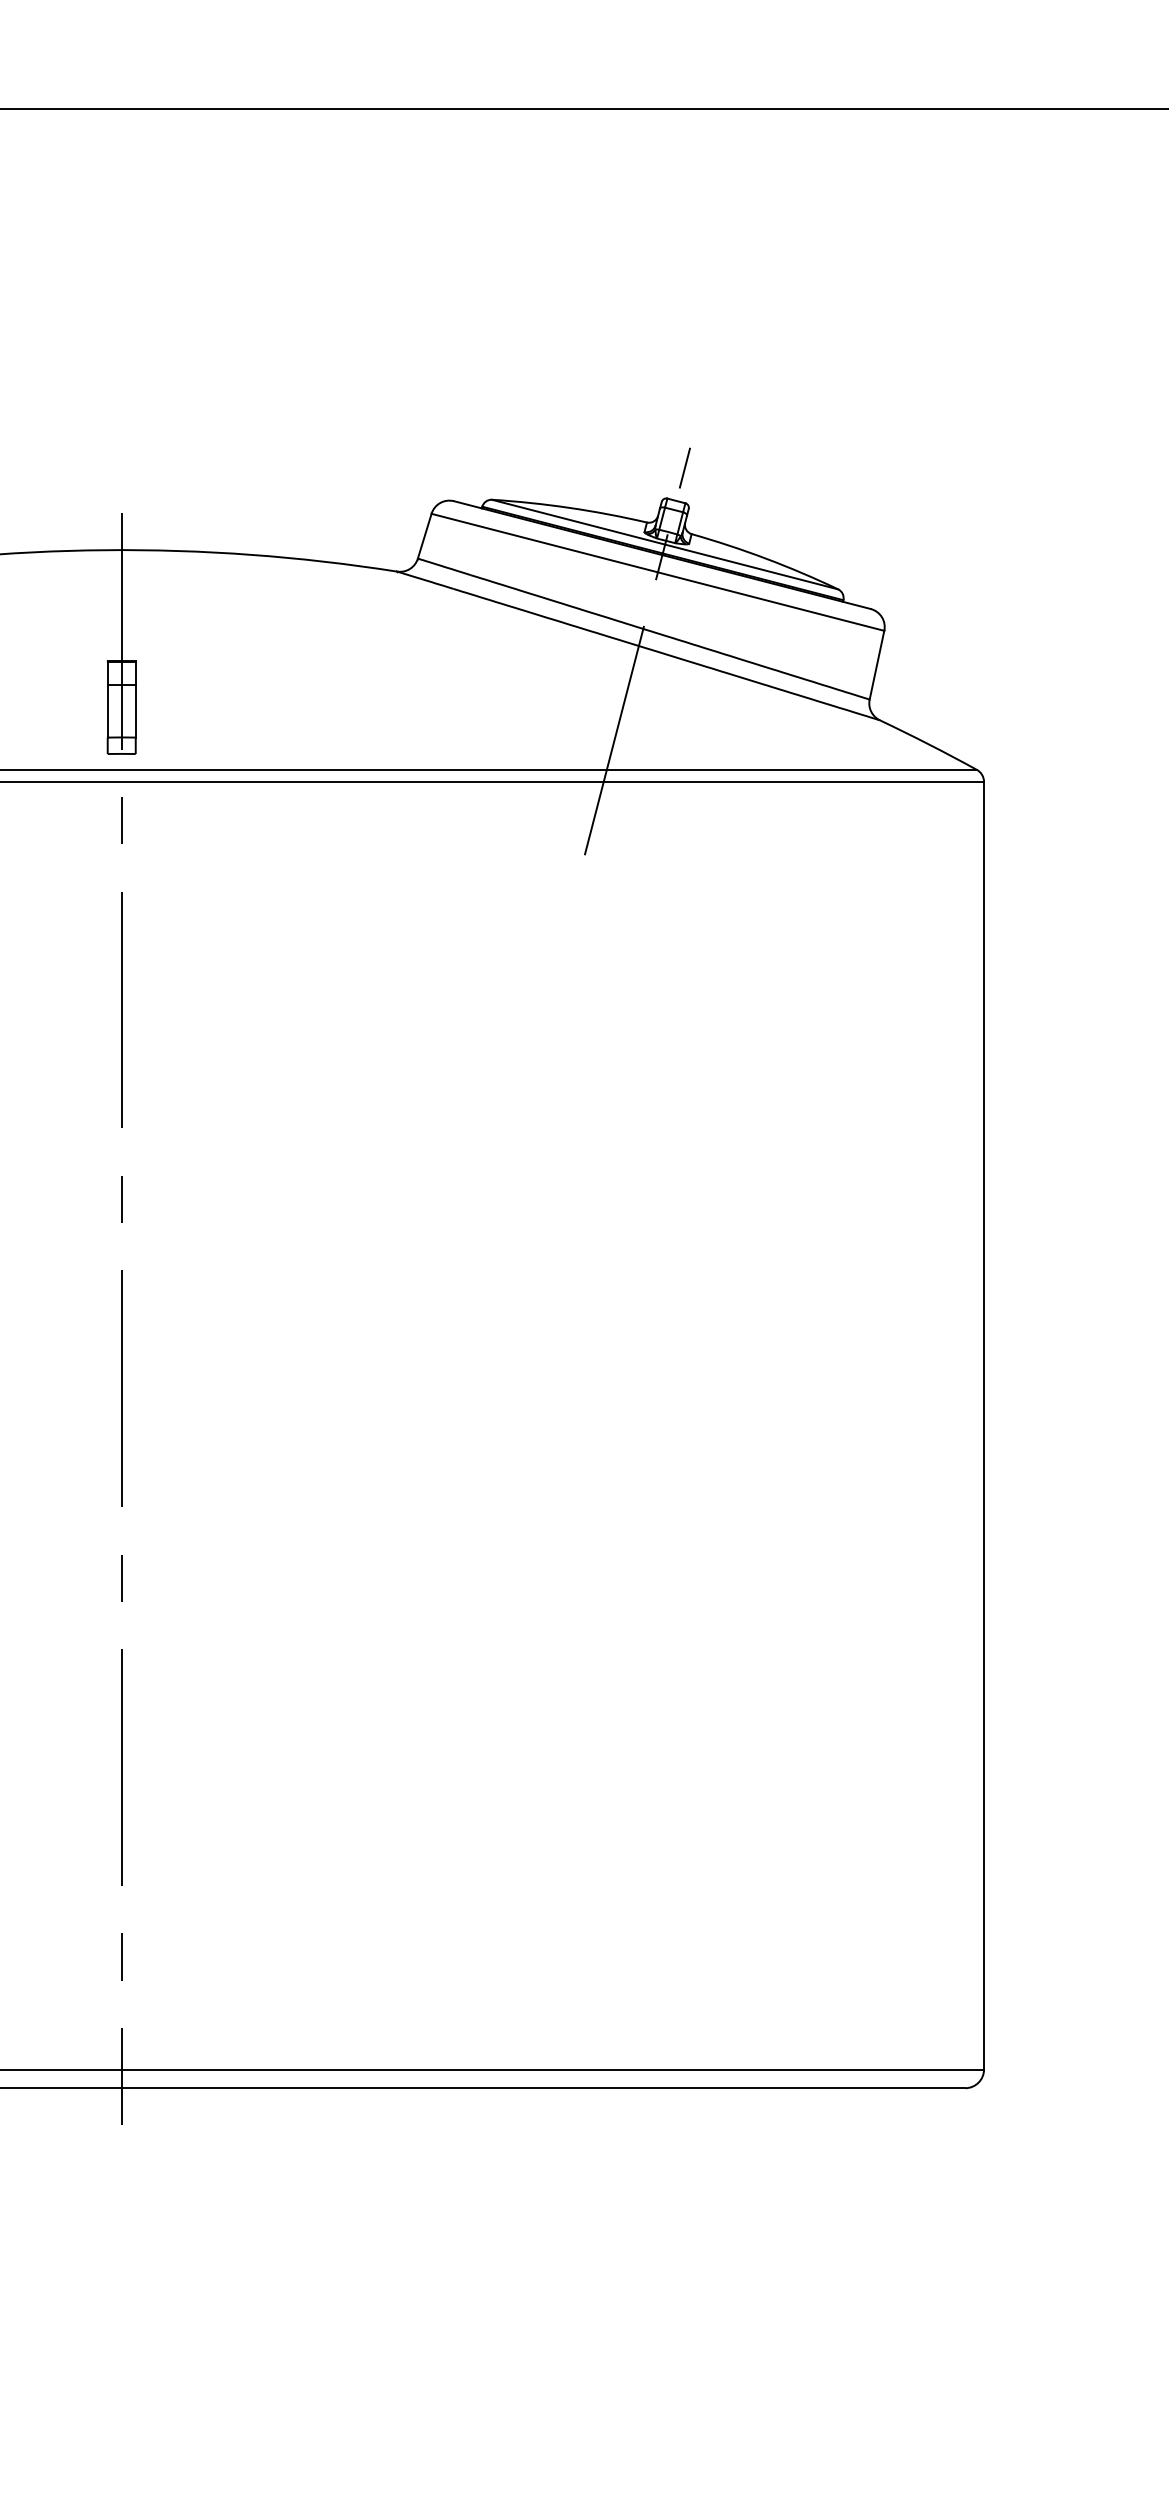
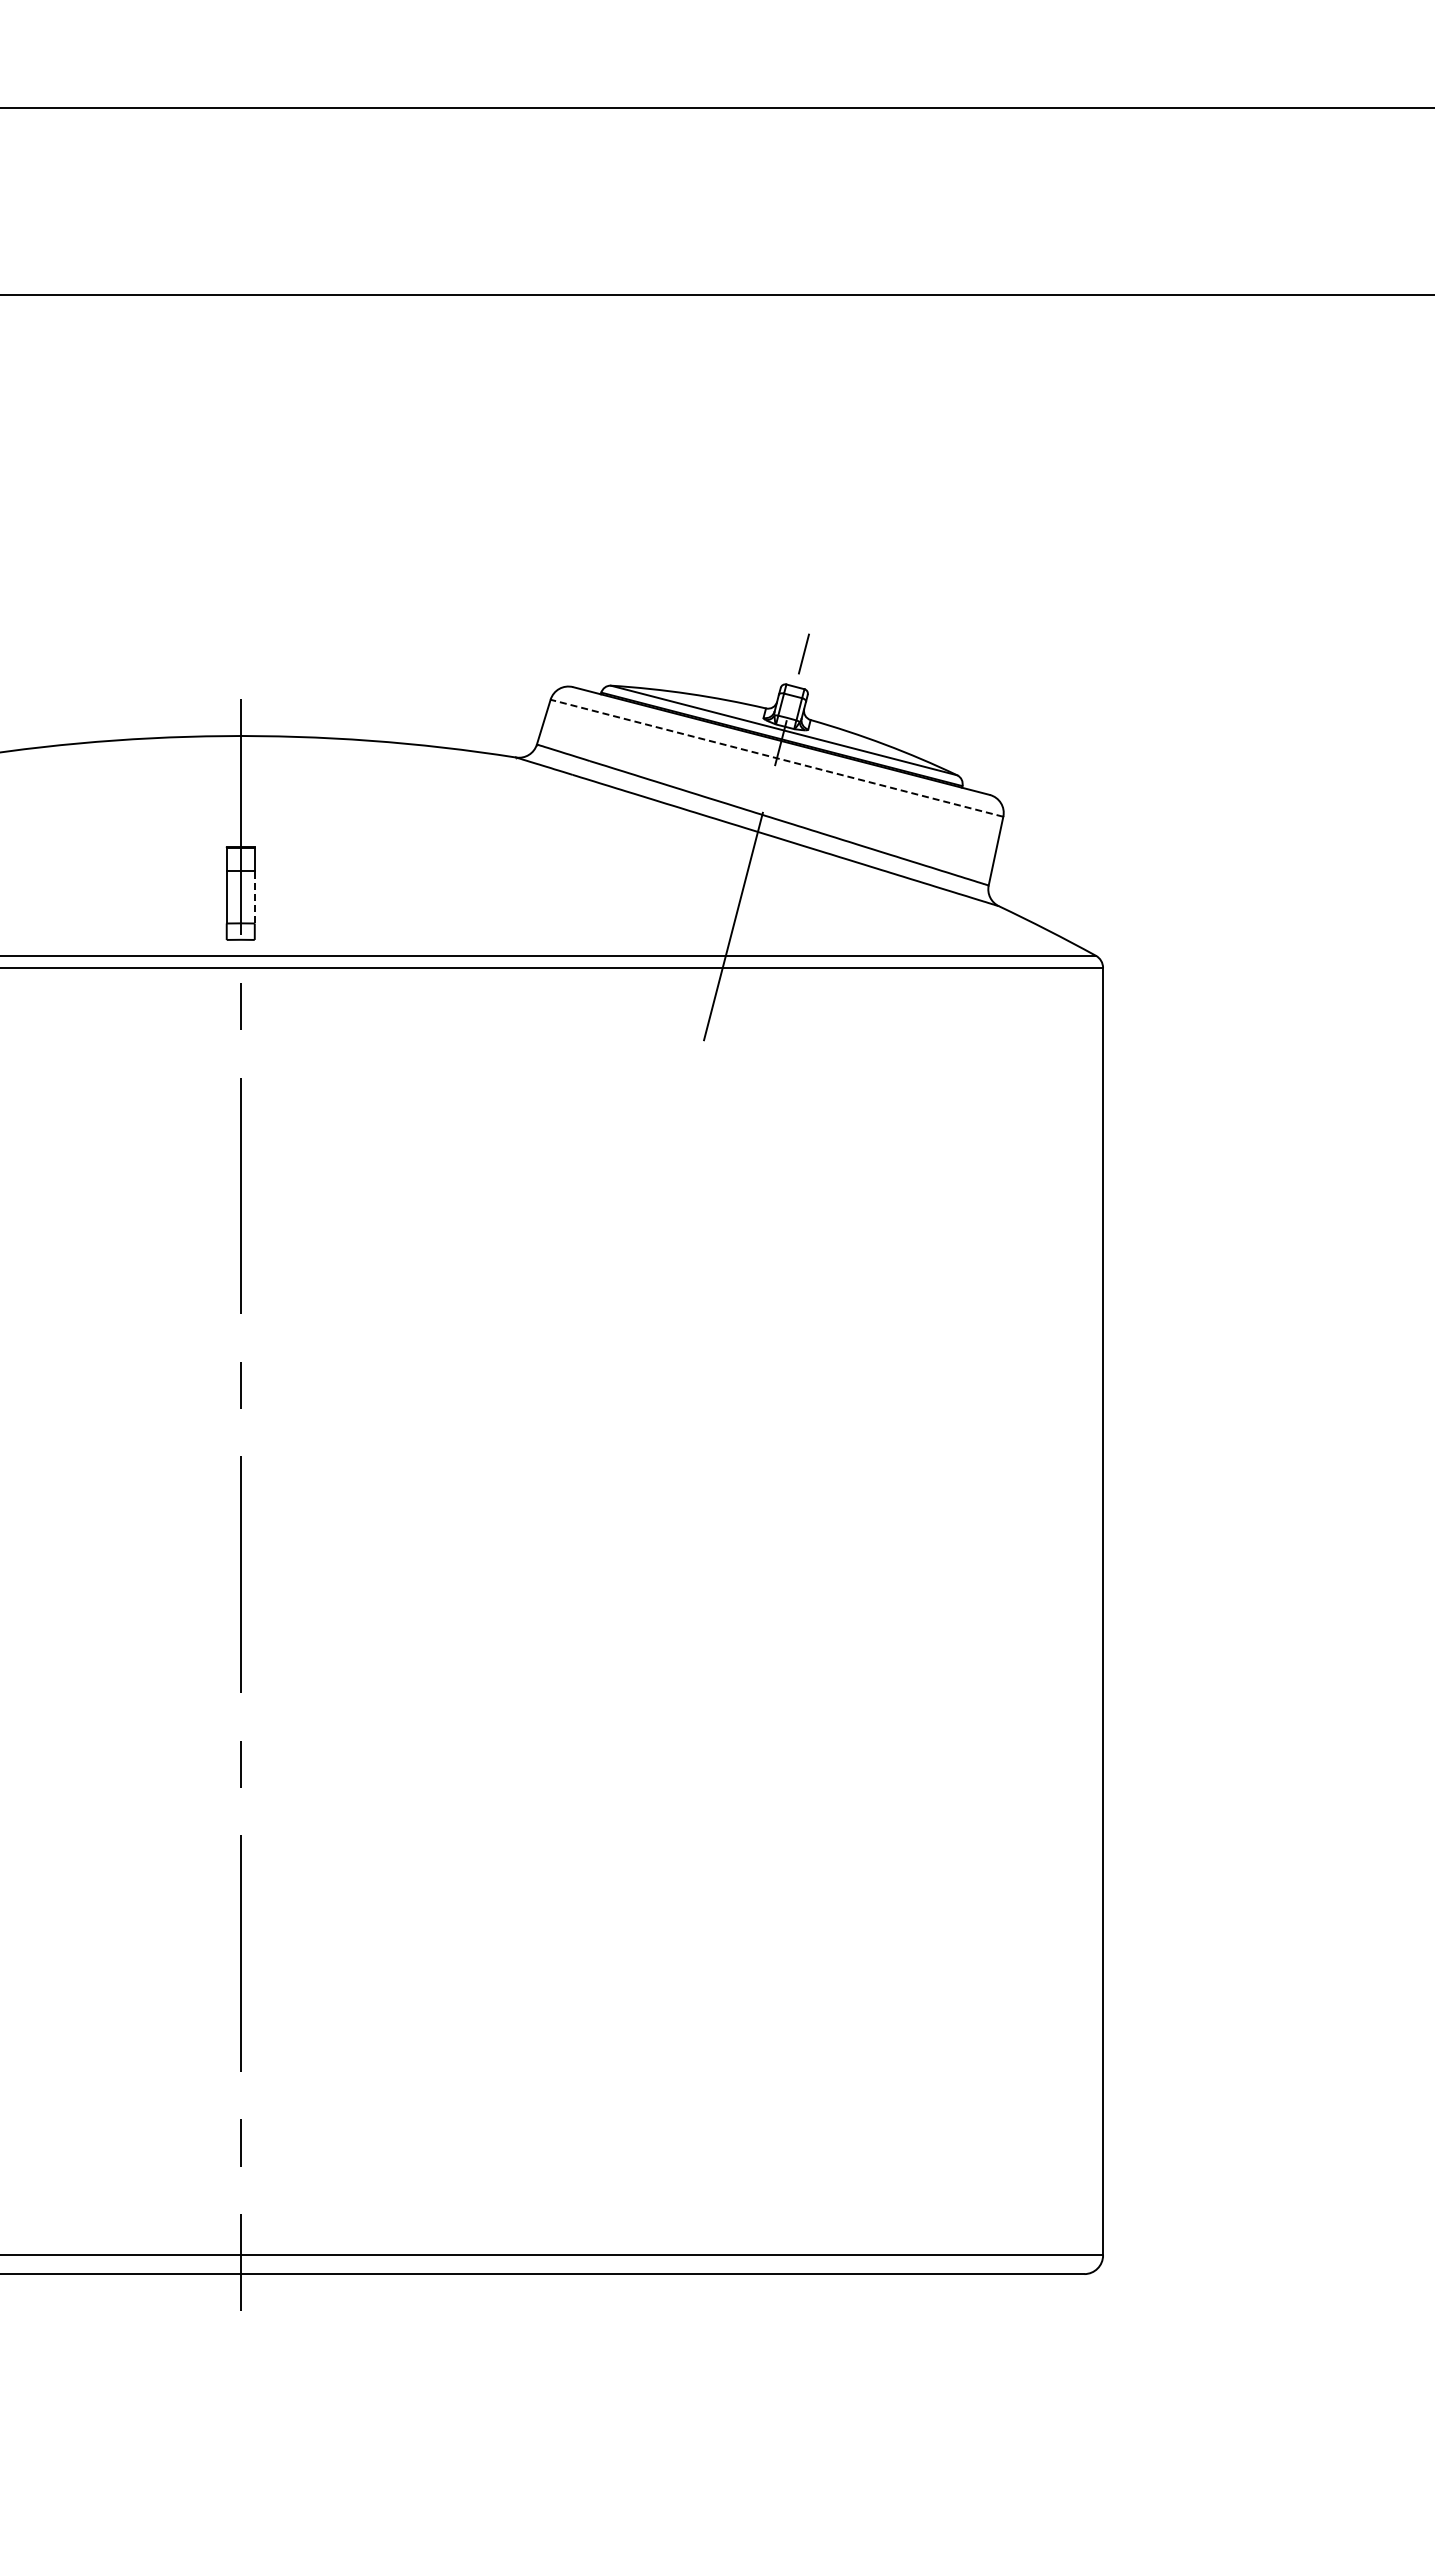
line: (657, 572) -> (776, 758), solid -> dashed
line: (135, 710) -> (254, 896), solid -> dashed

